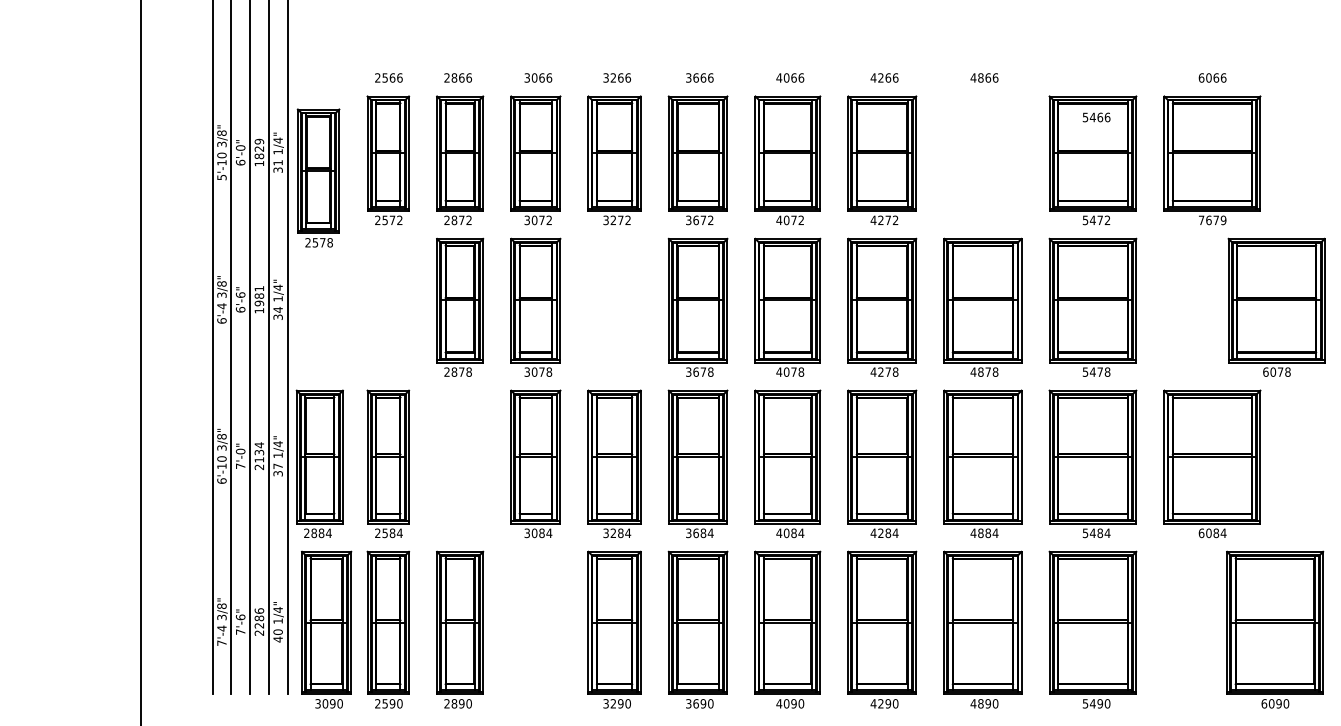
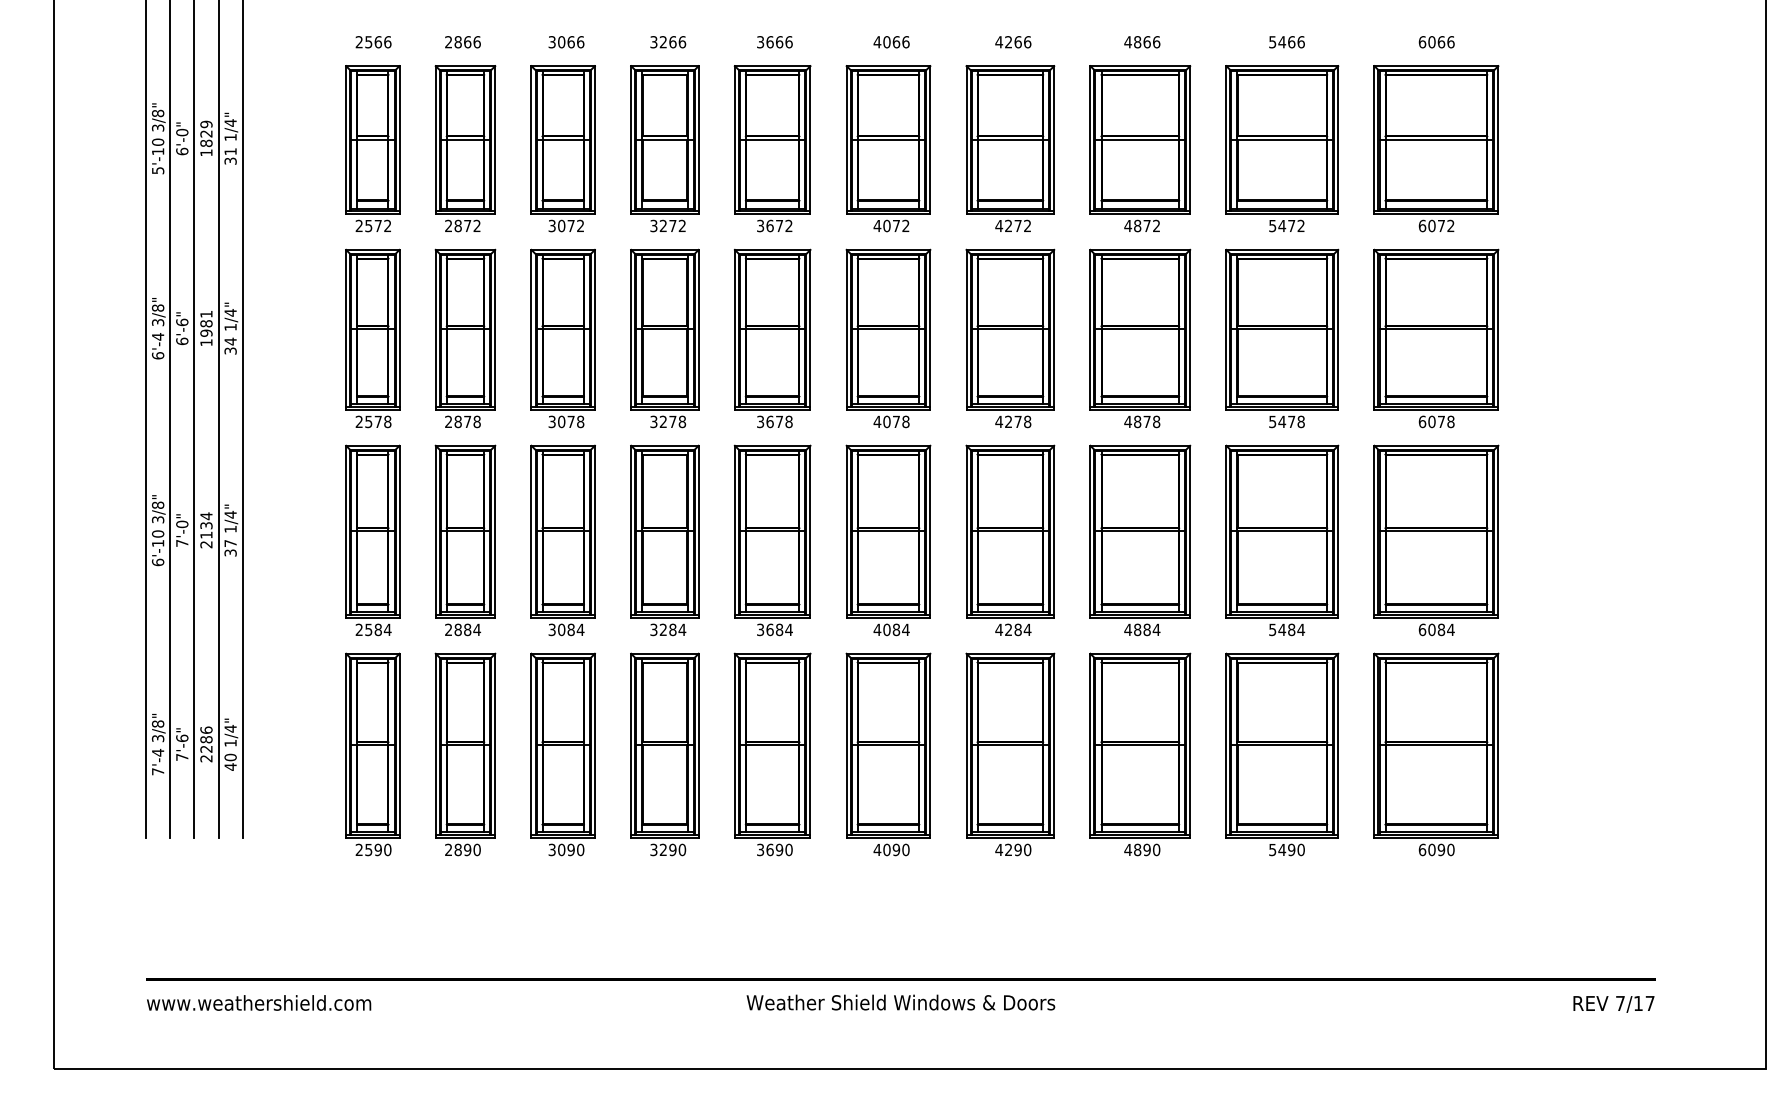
text: (1096, 117) -> (1286, 42), moved
part: (983, 160) -> (1140, 148), added
part: (318, 178) -> (372, 338), moved
text: (1212, 219) -> (1436, 225), 7679 -> 6072
part: (614, 307) -> (664, 338), added
part: (1276, 307) -> (1436, 338), moved
part: (319, 464) -> (465, 540), moved
part: (326, 629) -> (562, 754), moved
part: (1275, 629) -> (1436, 754), moved

